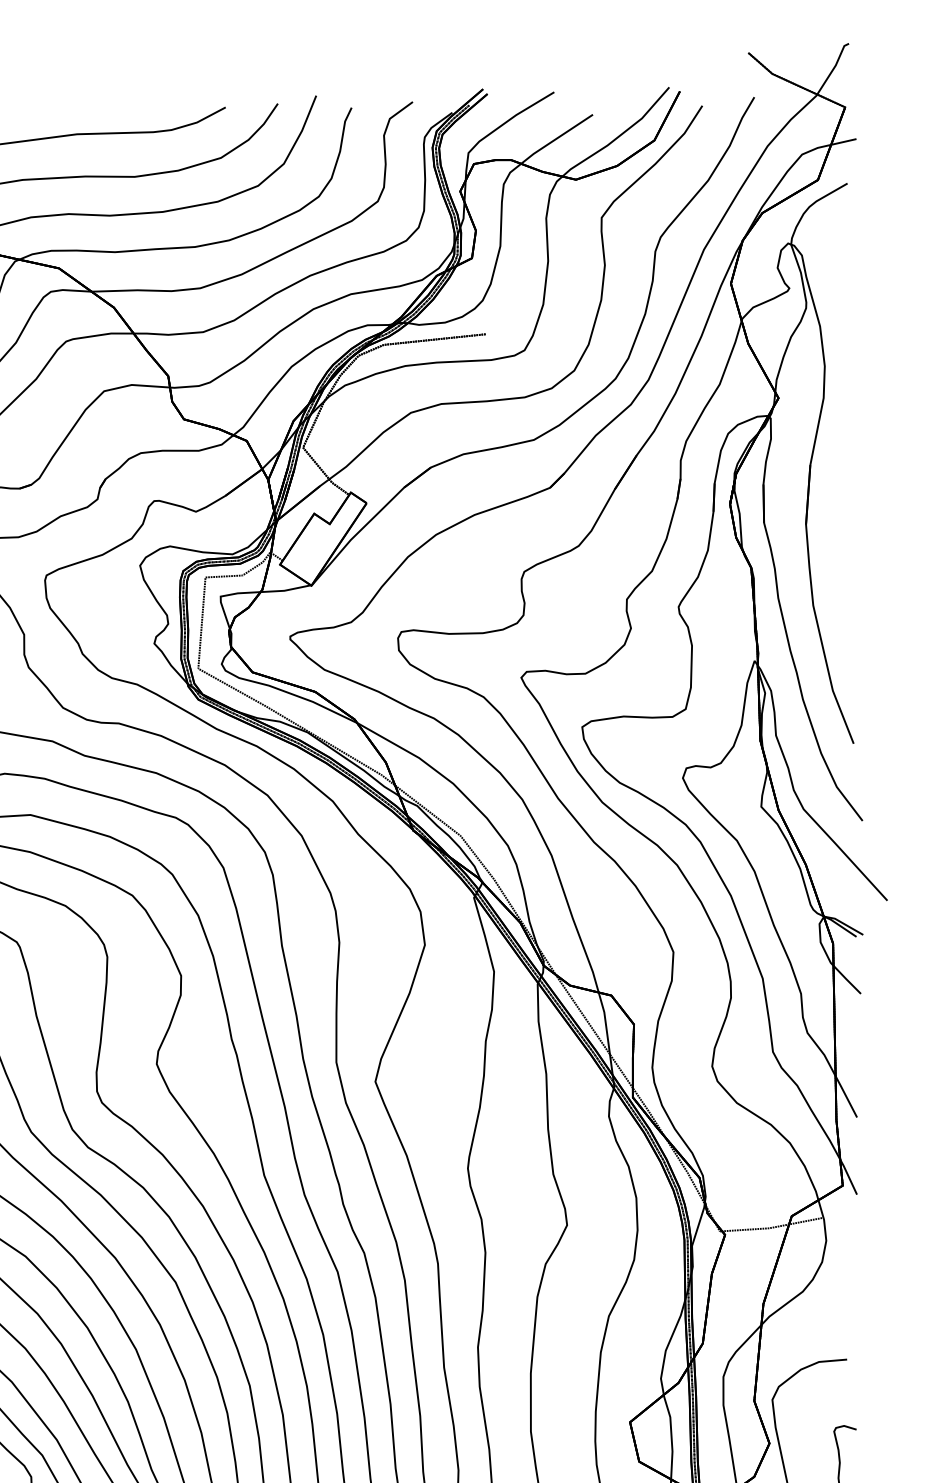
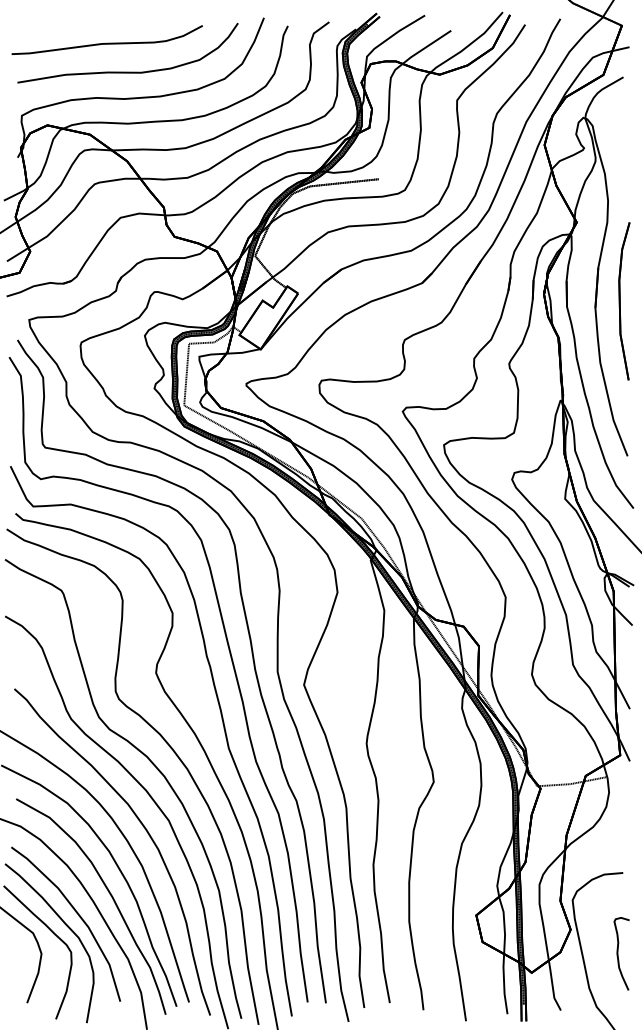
part: (849, 514) -> (624, 301), added

